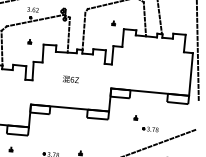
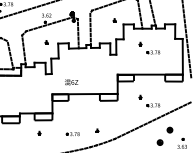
part: (152, 59) -> (149, 47), added
text: (70, 79) -> (71, 82), moved

